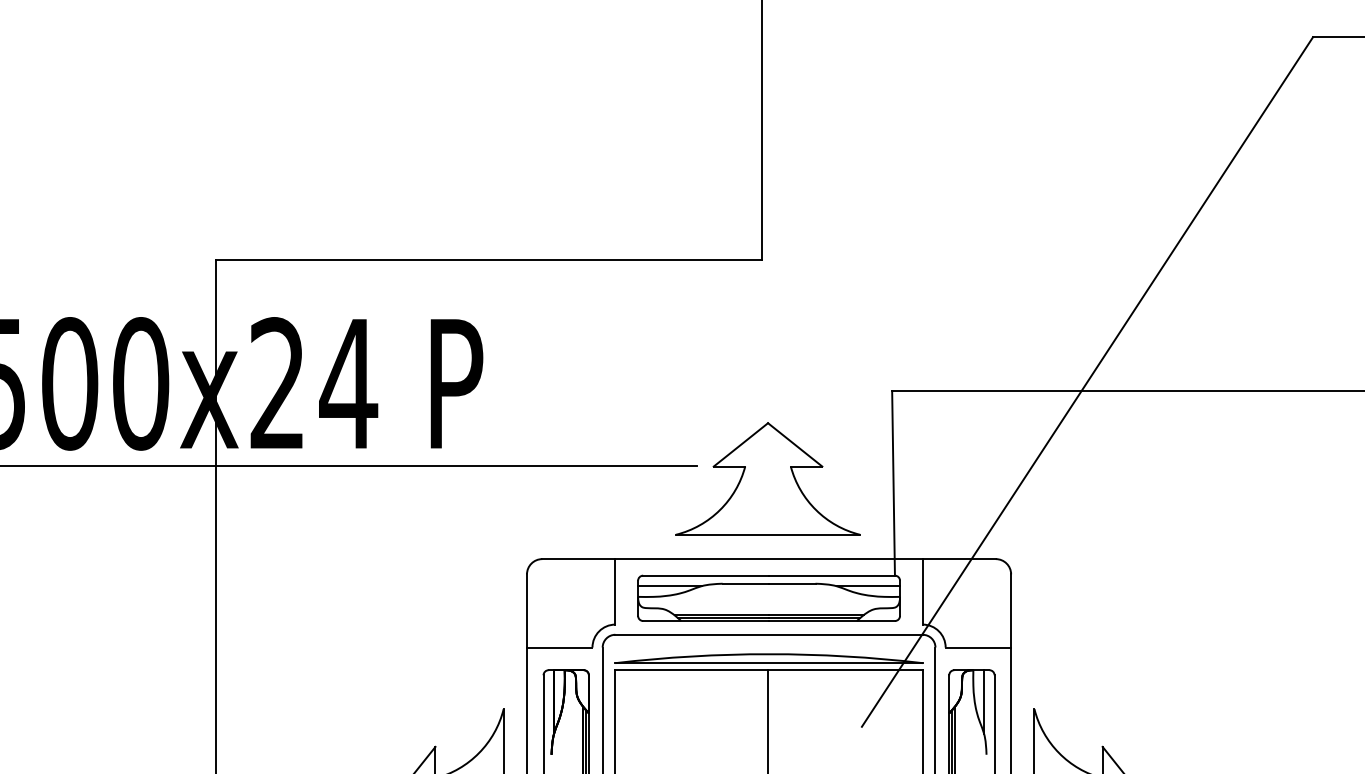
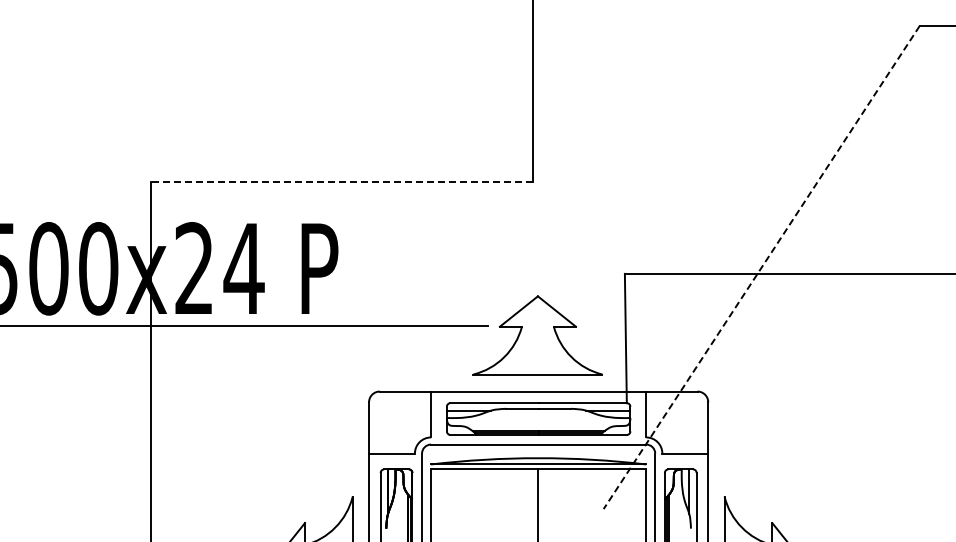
line: (487, 259) -> (341, 181), solid -> dashed
line: (1087, 382) -> (761, 267), solid -> dashed

